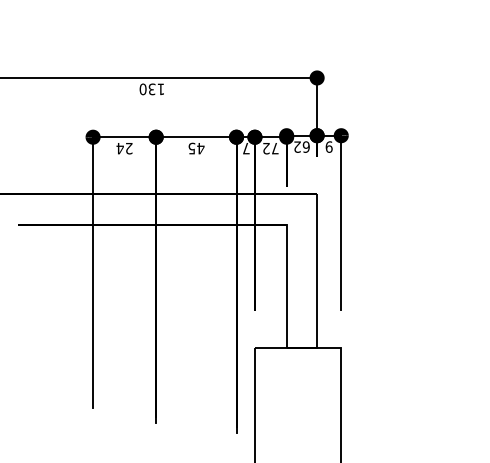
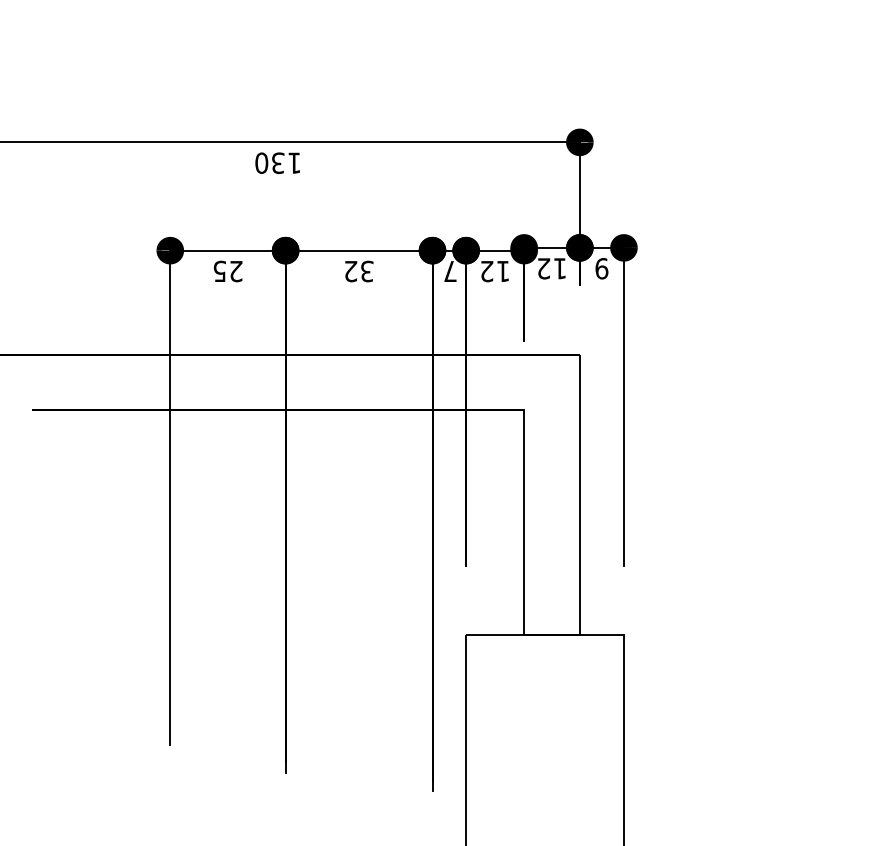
text: (305, 146) -> (558, 267), 62 -> 12
text: (119, 148) -> (218, 271), 24 -> 25
text: (196, 148) -> (359, 271), 45 -> 32
text: (275, 148) -> (503, 271), 72 -> 12

